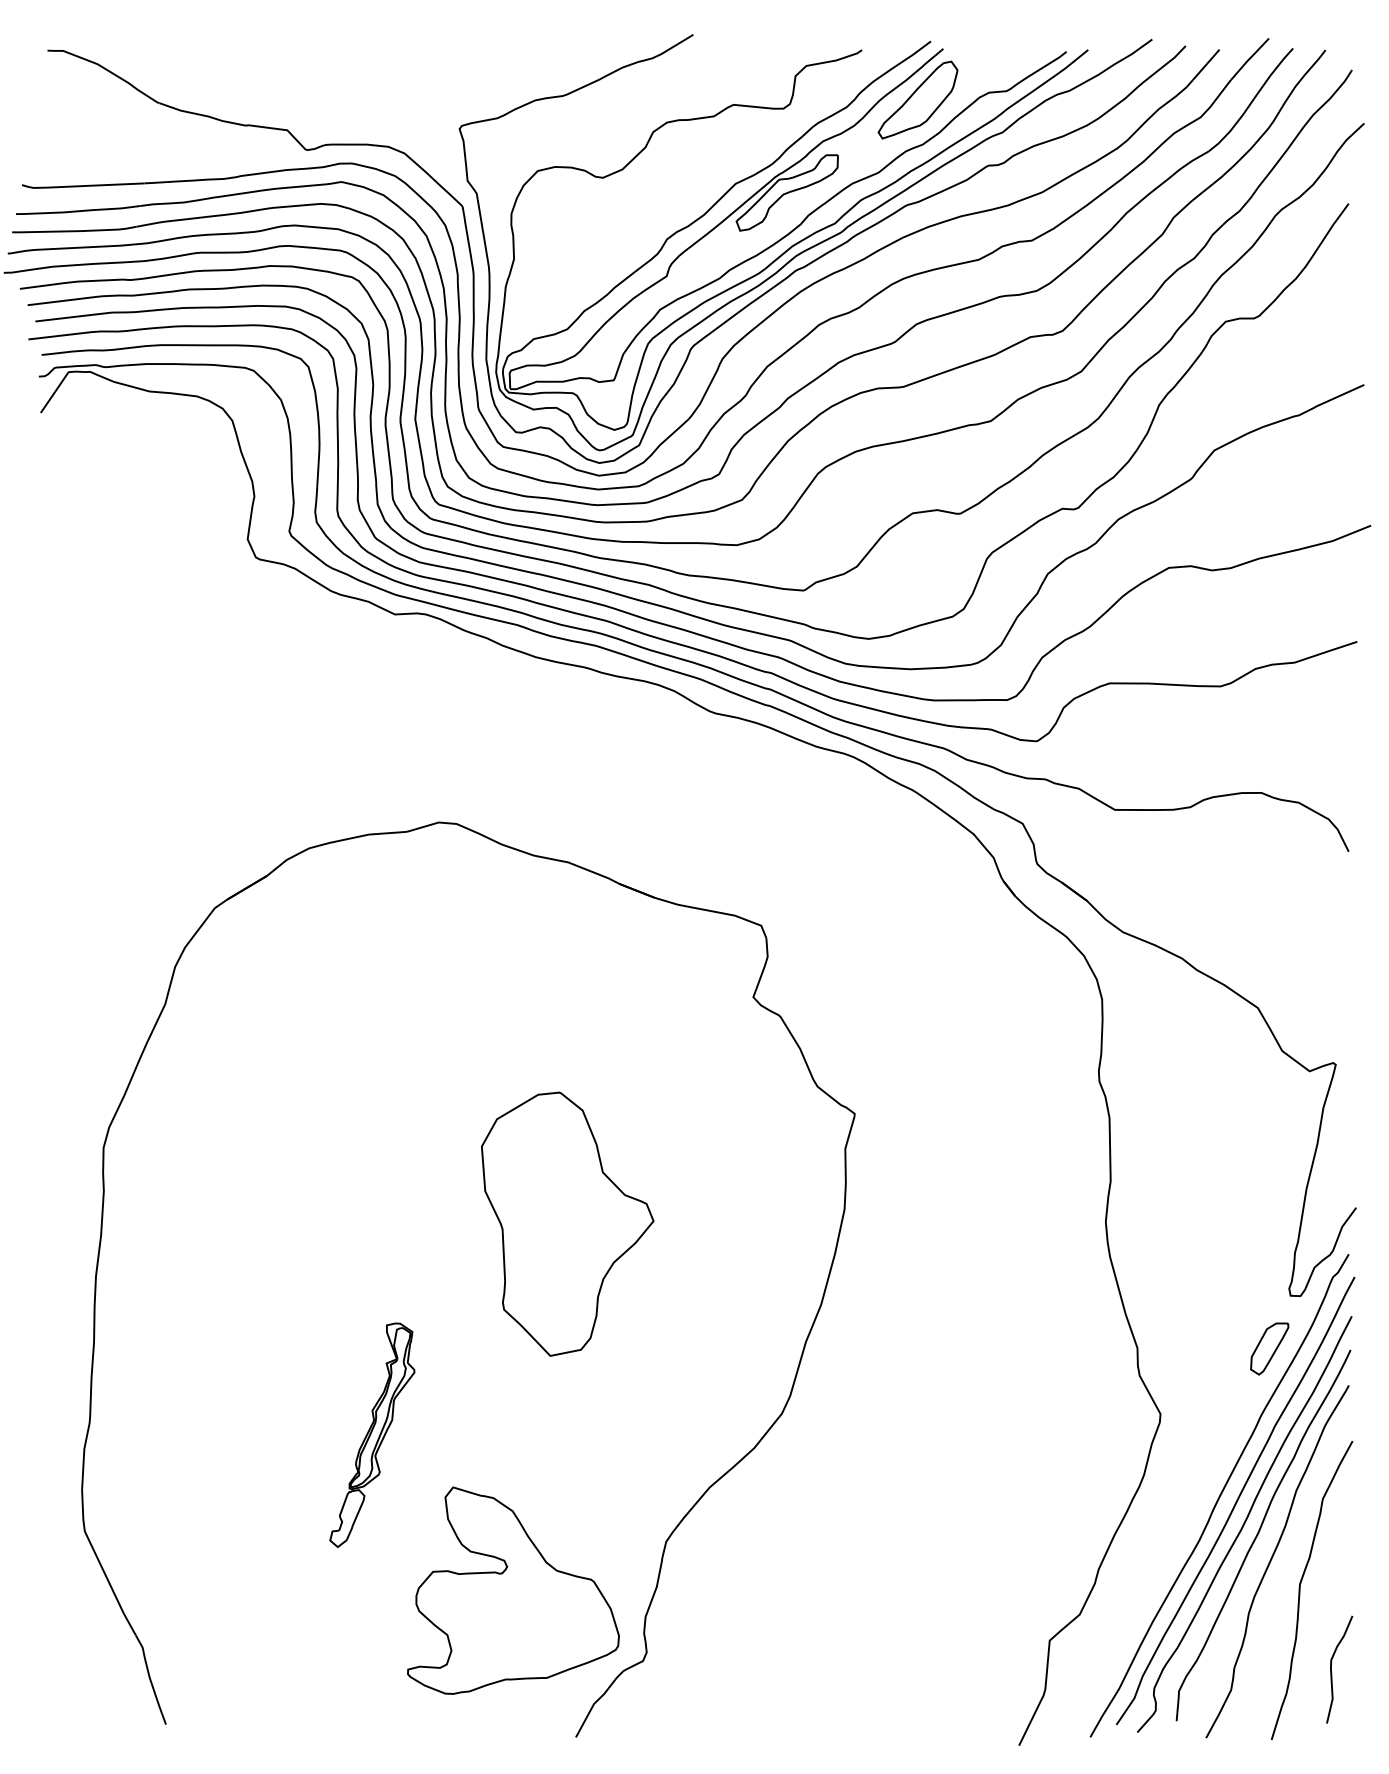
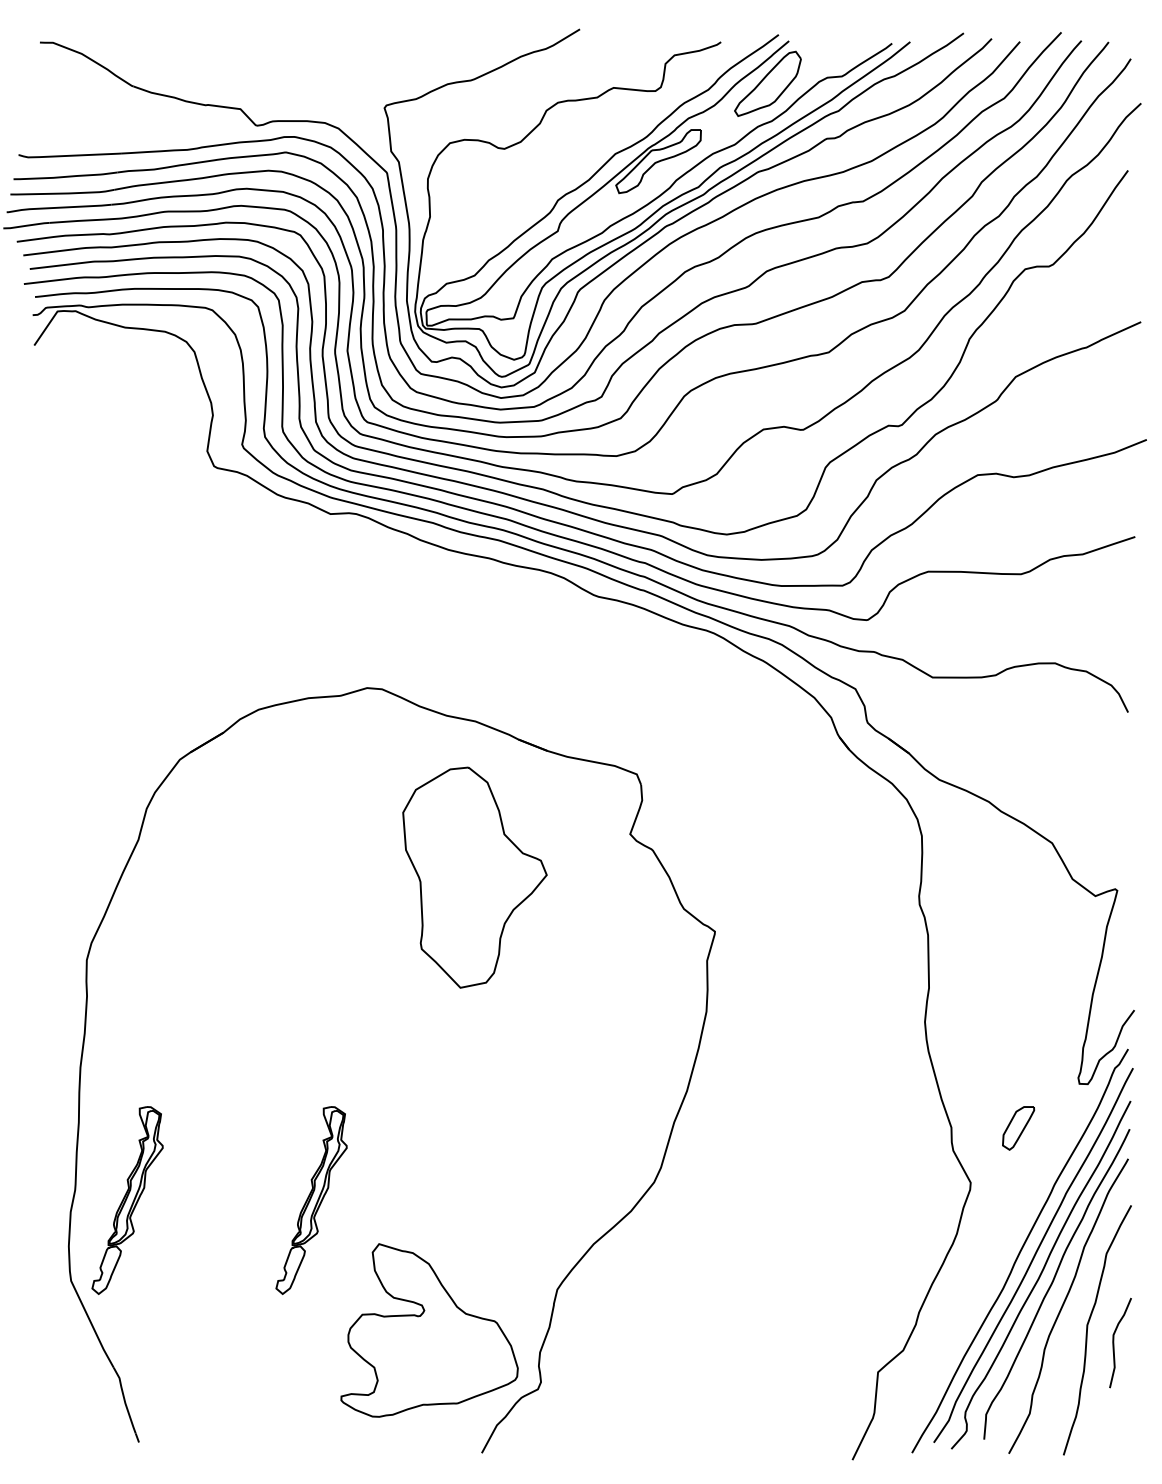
part: (567, 1223) -> (474, 877), moved
part: (1269, 1348) -> (1018, 1127), moved
part: (152, 1435) -> (127, 1200), added
curve: (1331, 1669) -> (1113, 1342), moved

